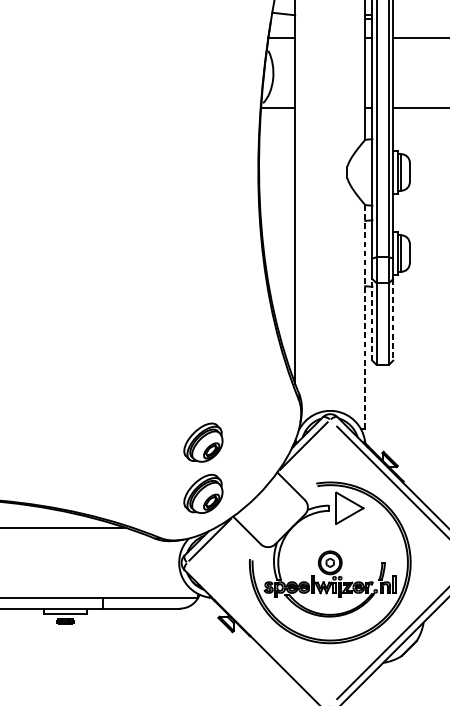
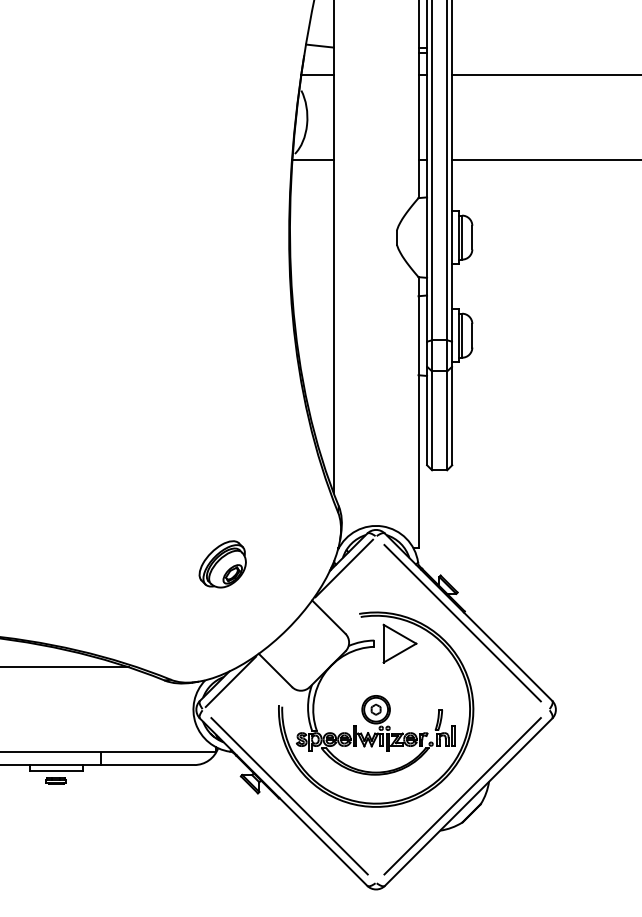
line: (365, 317) -> (418, 412), dashed -> solid
line: (372, 319) -> (427, 415), dashed -> solid
line: (393, 320) -> (452, 416), dashed -> solid
part: (203, 494) -> (222, 626), removed
line: (258, 634) -> (289, 796), added

